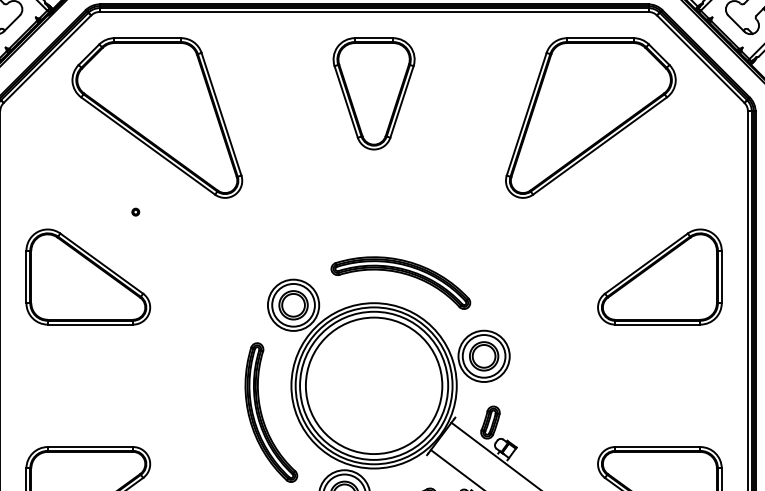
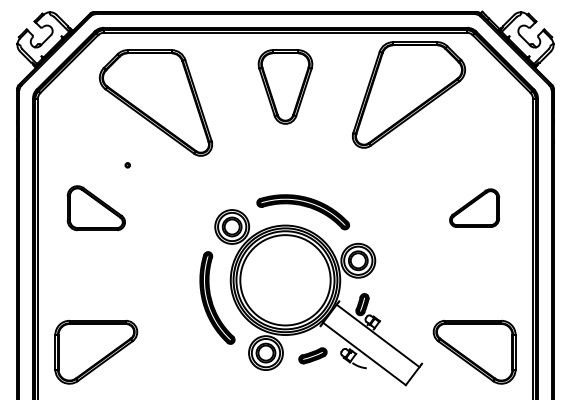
part: (156, 117) -> (155, 102), moved
part: (591, 117) -> (409, 94), moved
part: (88, 275) -> (96, 207), size x0.7
part: (659, 275) -> (474, 207), size x0.6

